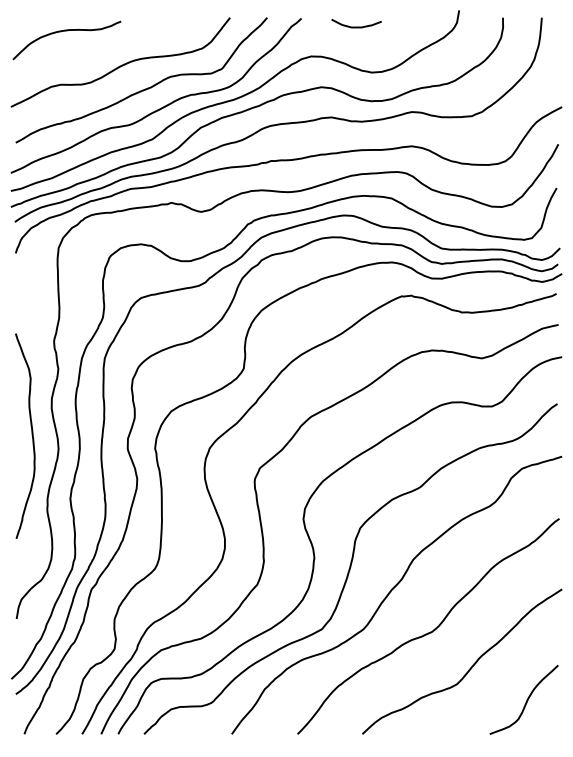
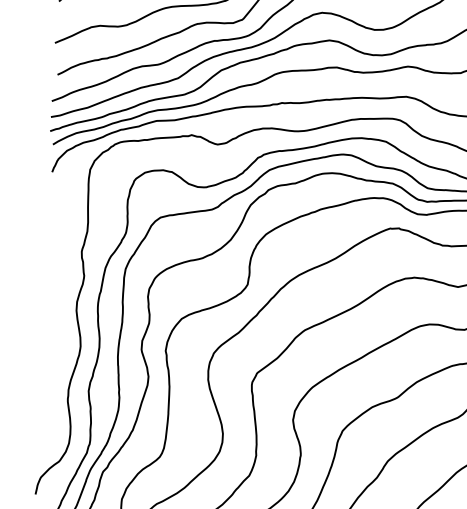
curve: (31, 435) -> (57, 333), removed

